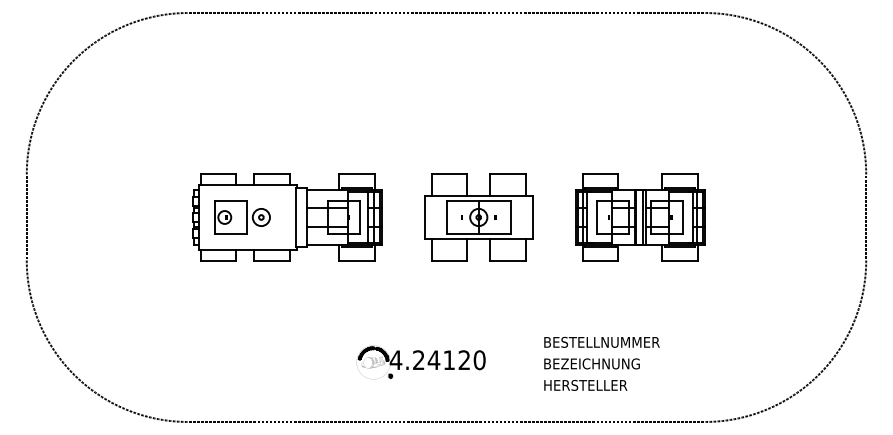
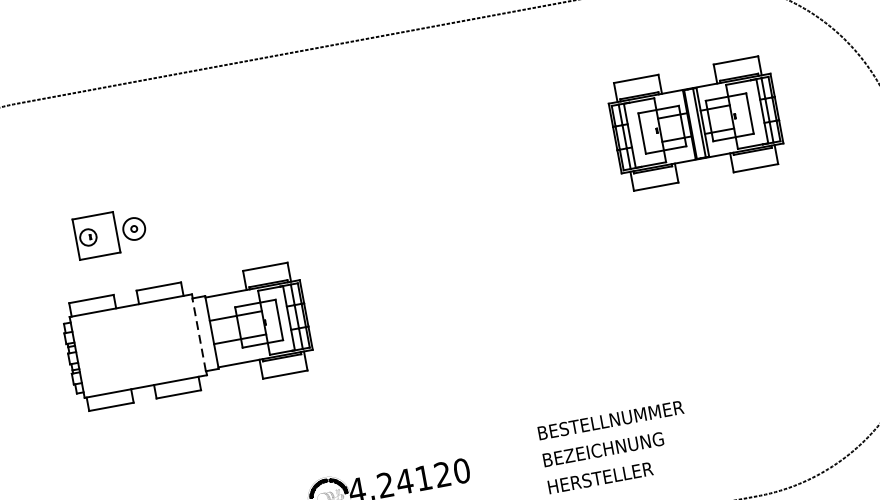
part: (242, 217) -> (110, 233), moved
line: (296, 217) -> (199, 334), solid -> dashed
part: (478, 217) -> (427, 292), removed
part: (640, 217) -> (696, 123), moved

